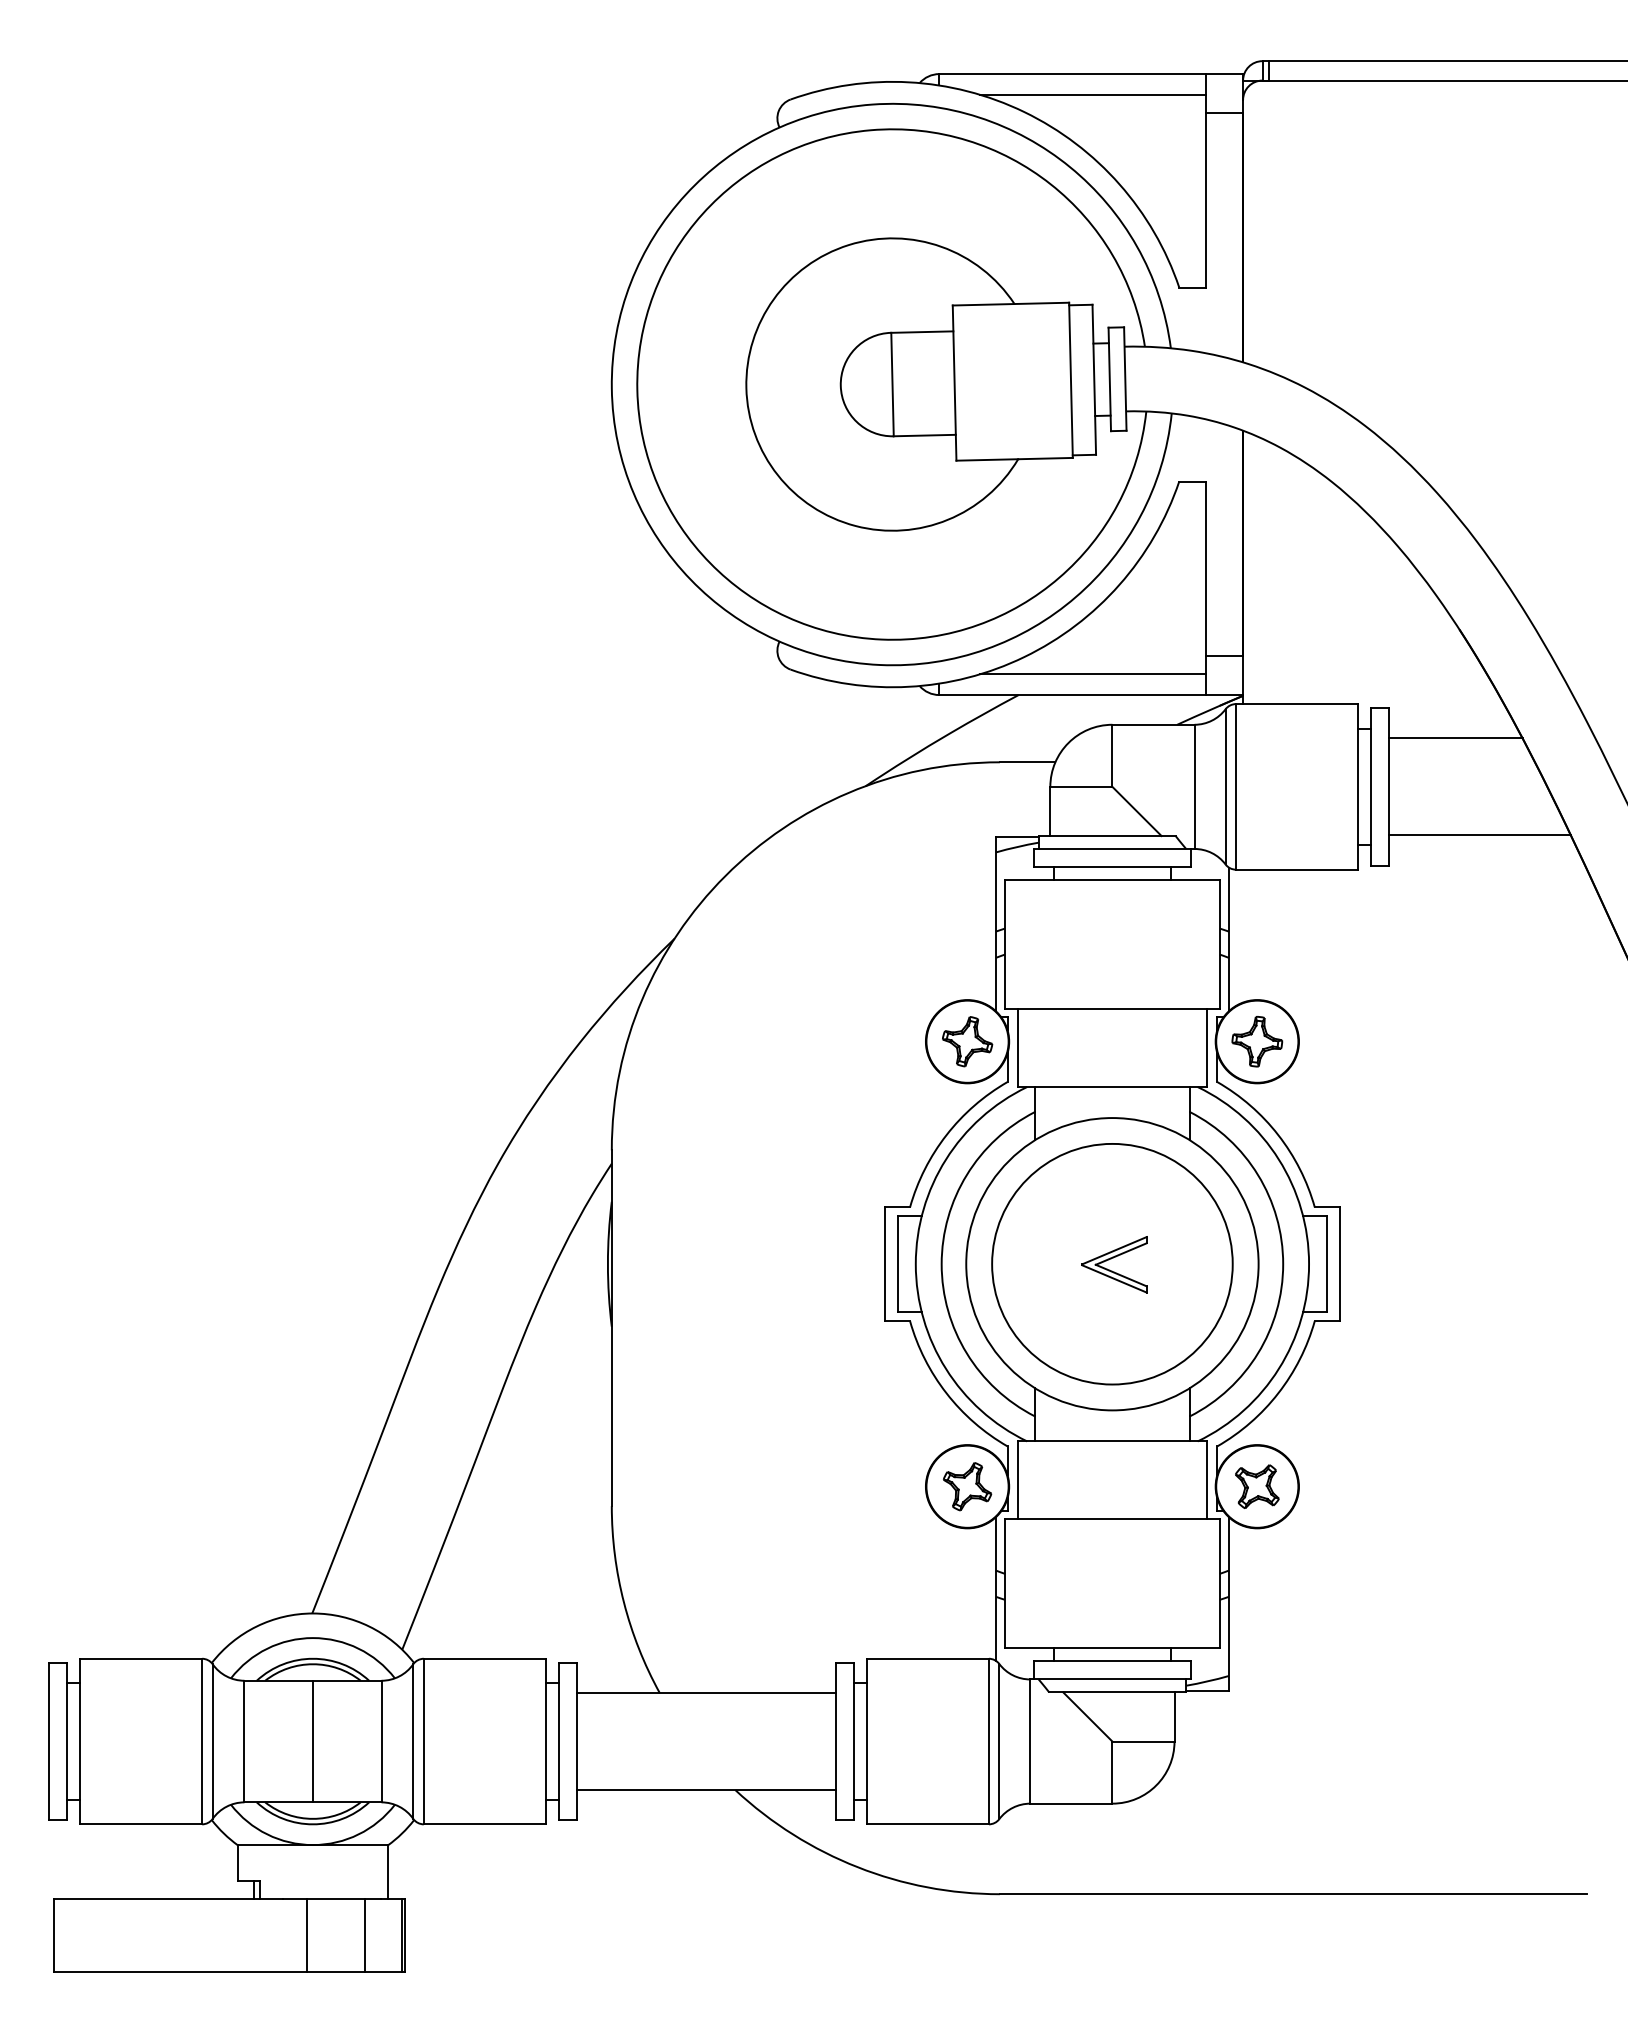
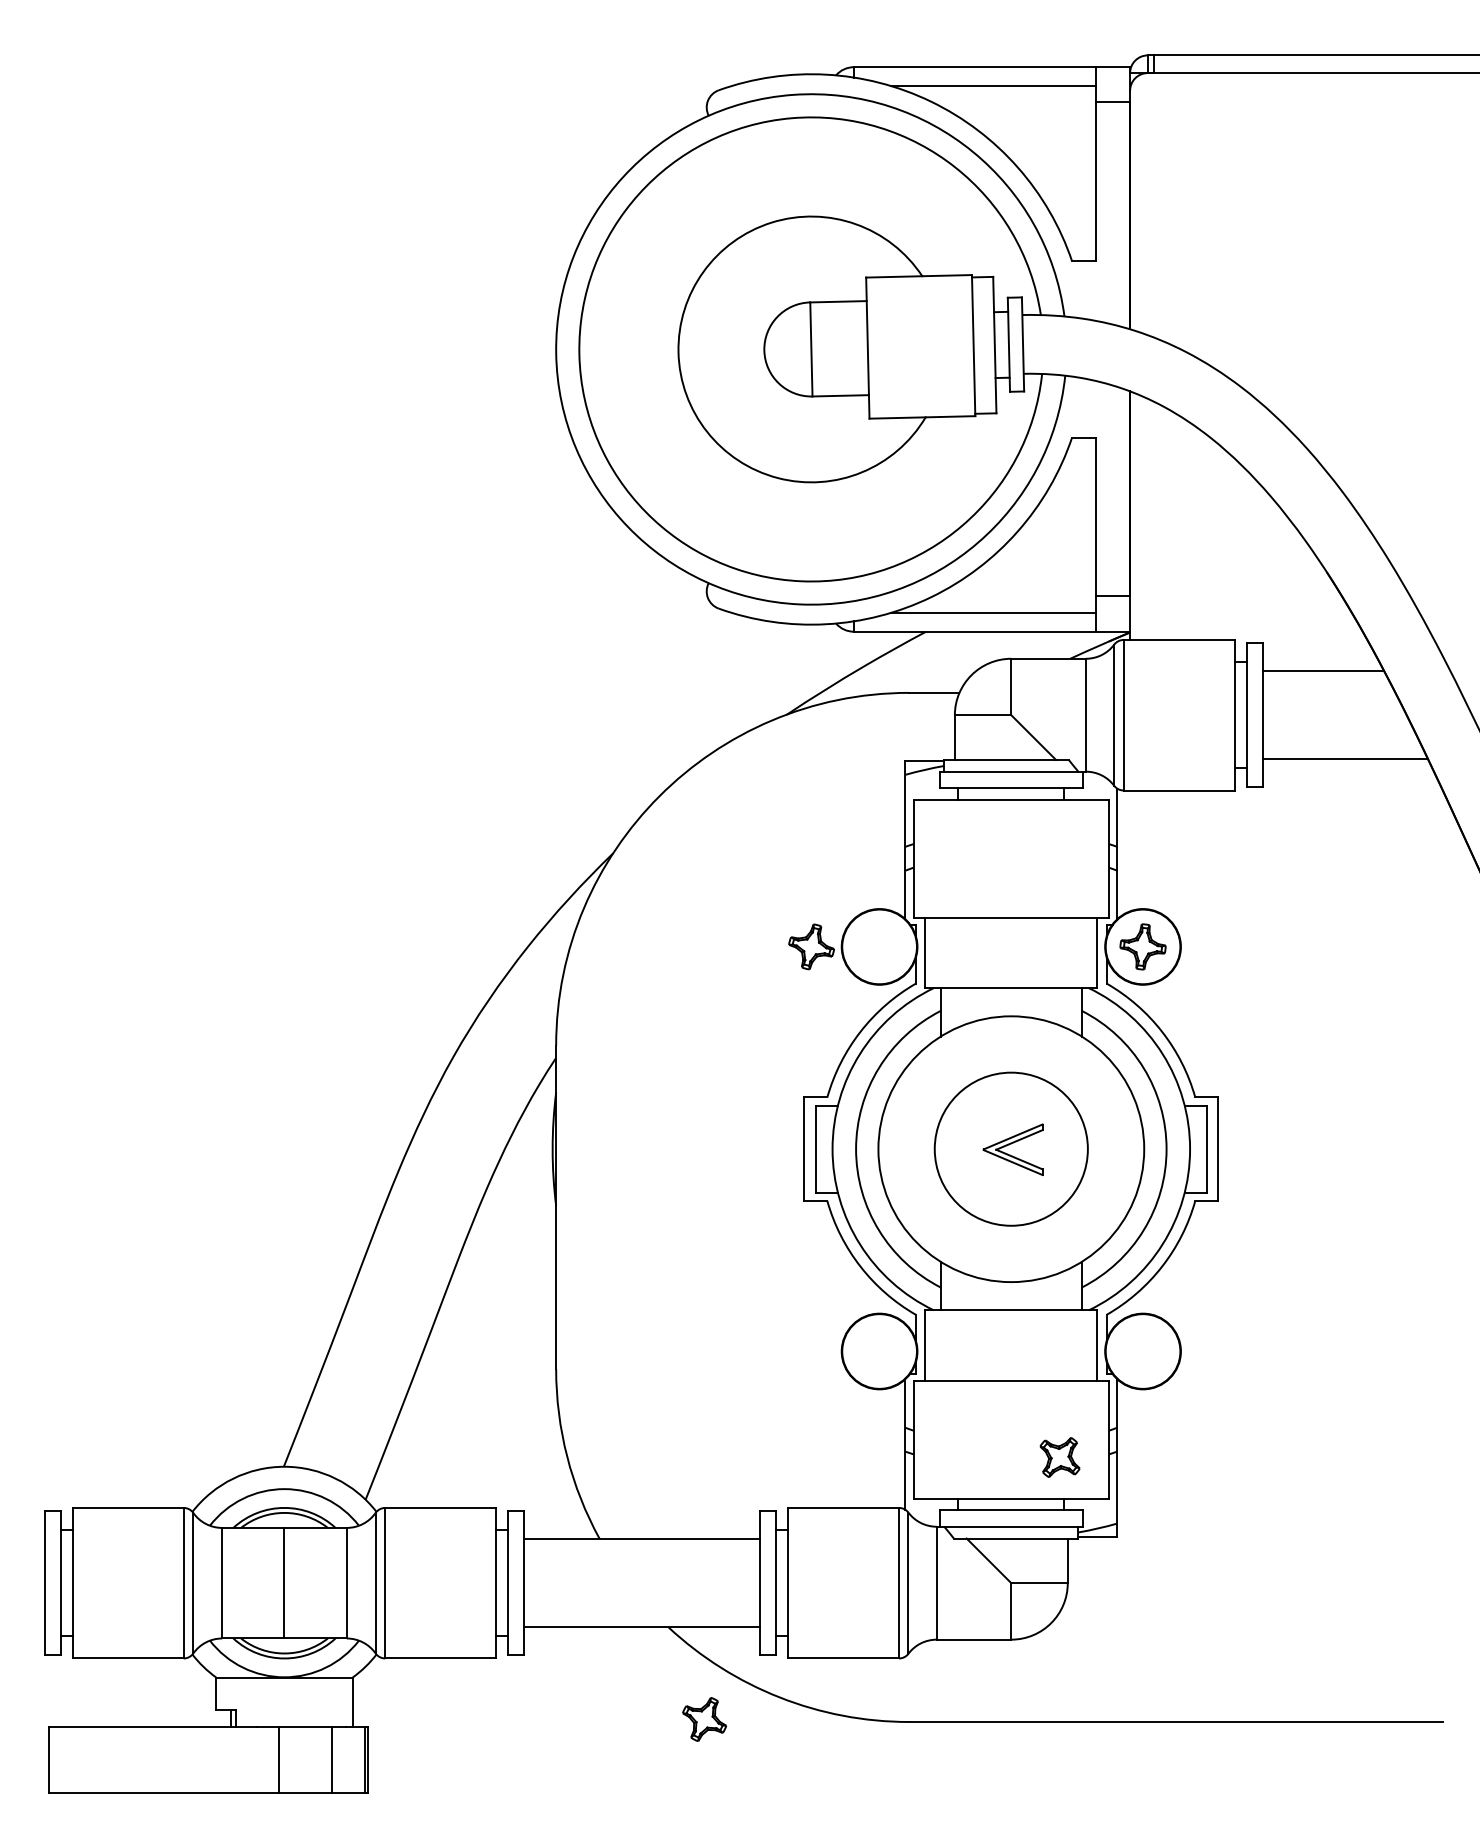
part: (967, 1041) -> (811, 946), moved
circle: (1111, 1263) -> (1010, 1148), size x0.7
part: (967, 1486) -> (704, 1719), moved
part: (1256, 1486) -> (1059, 1457), moved

